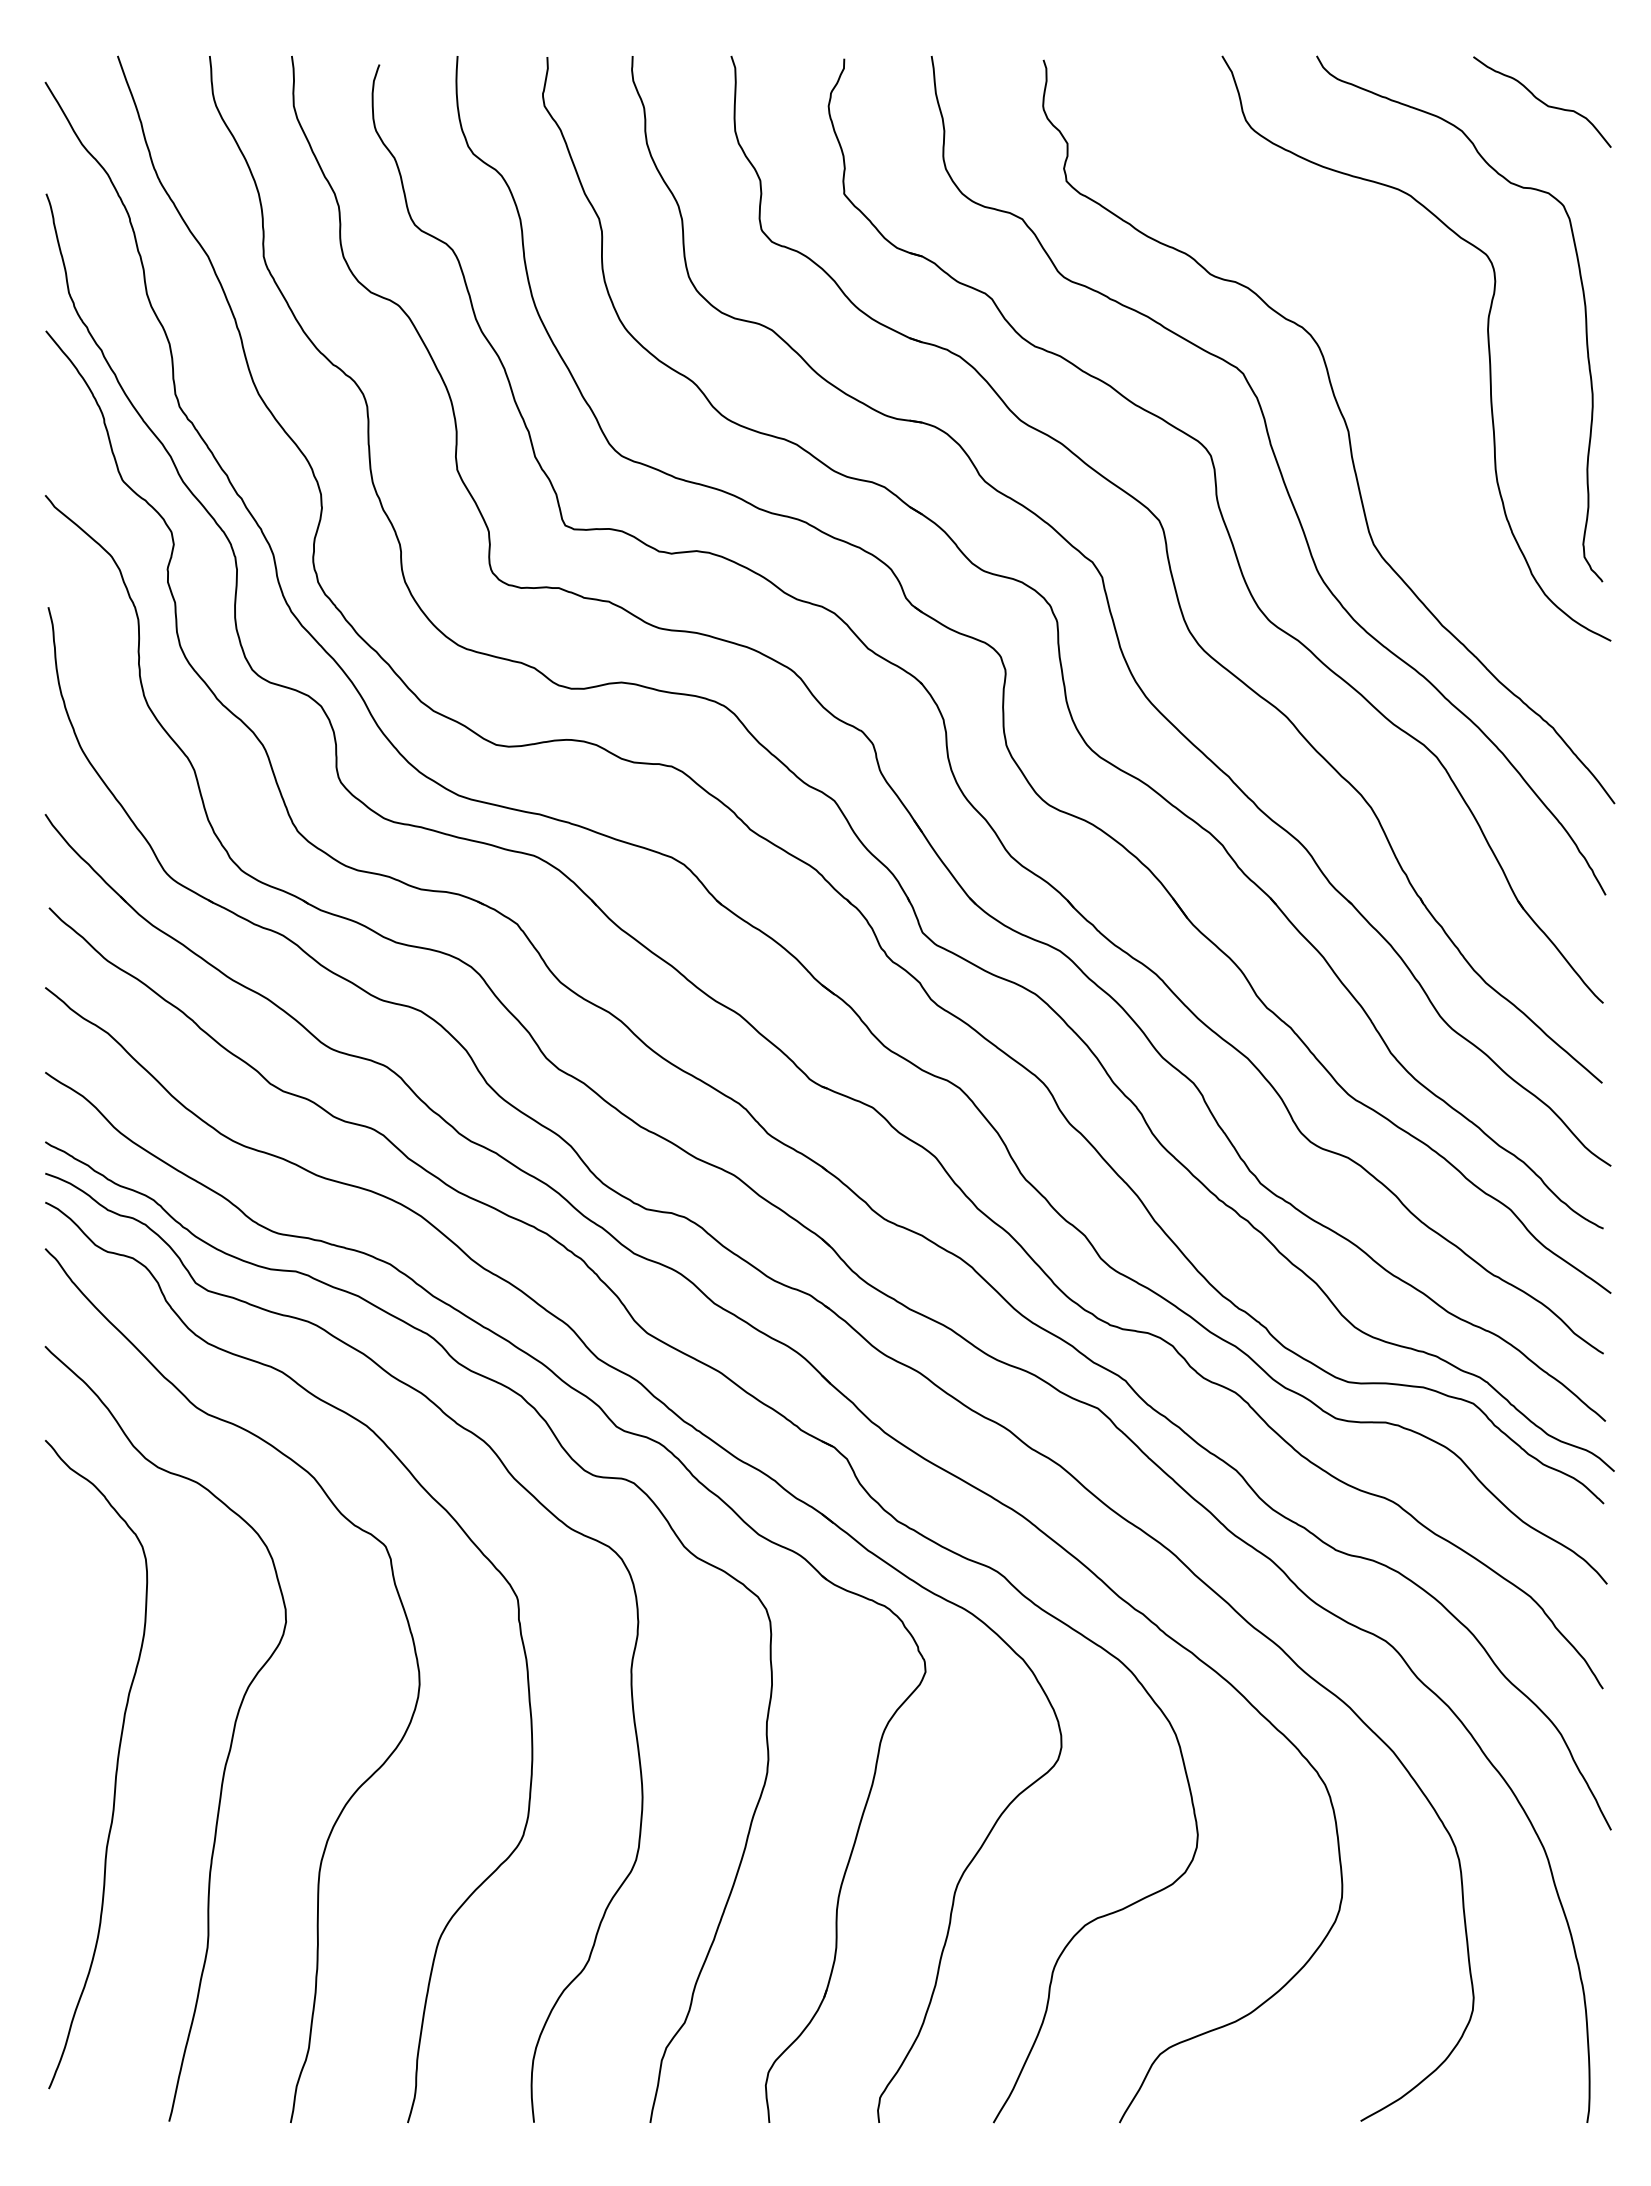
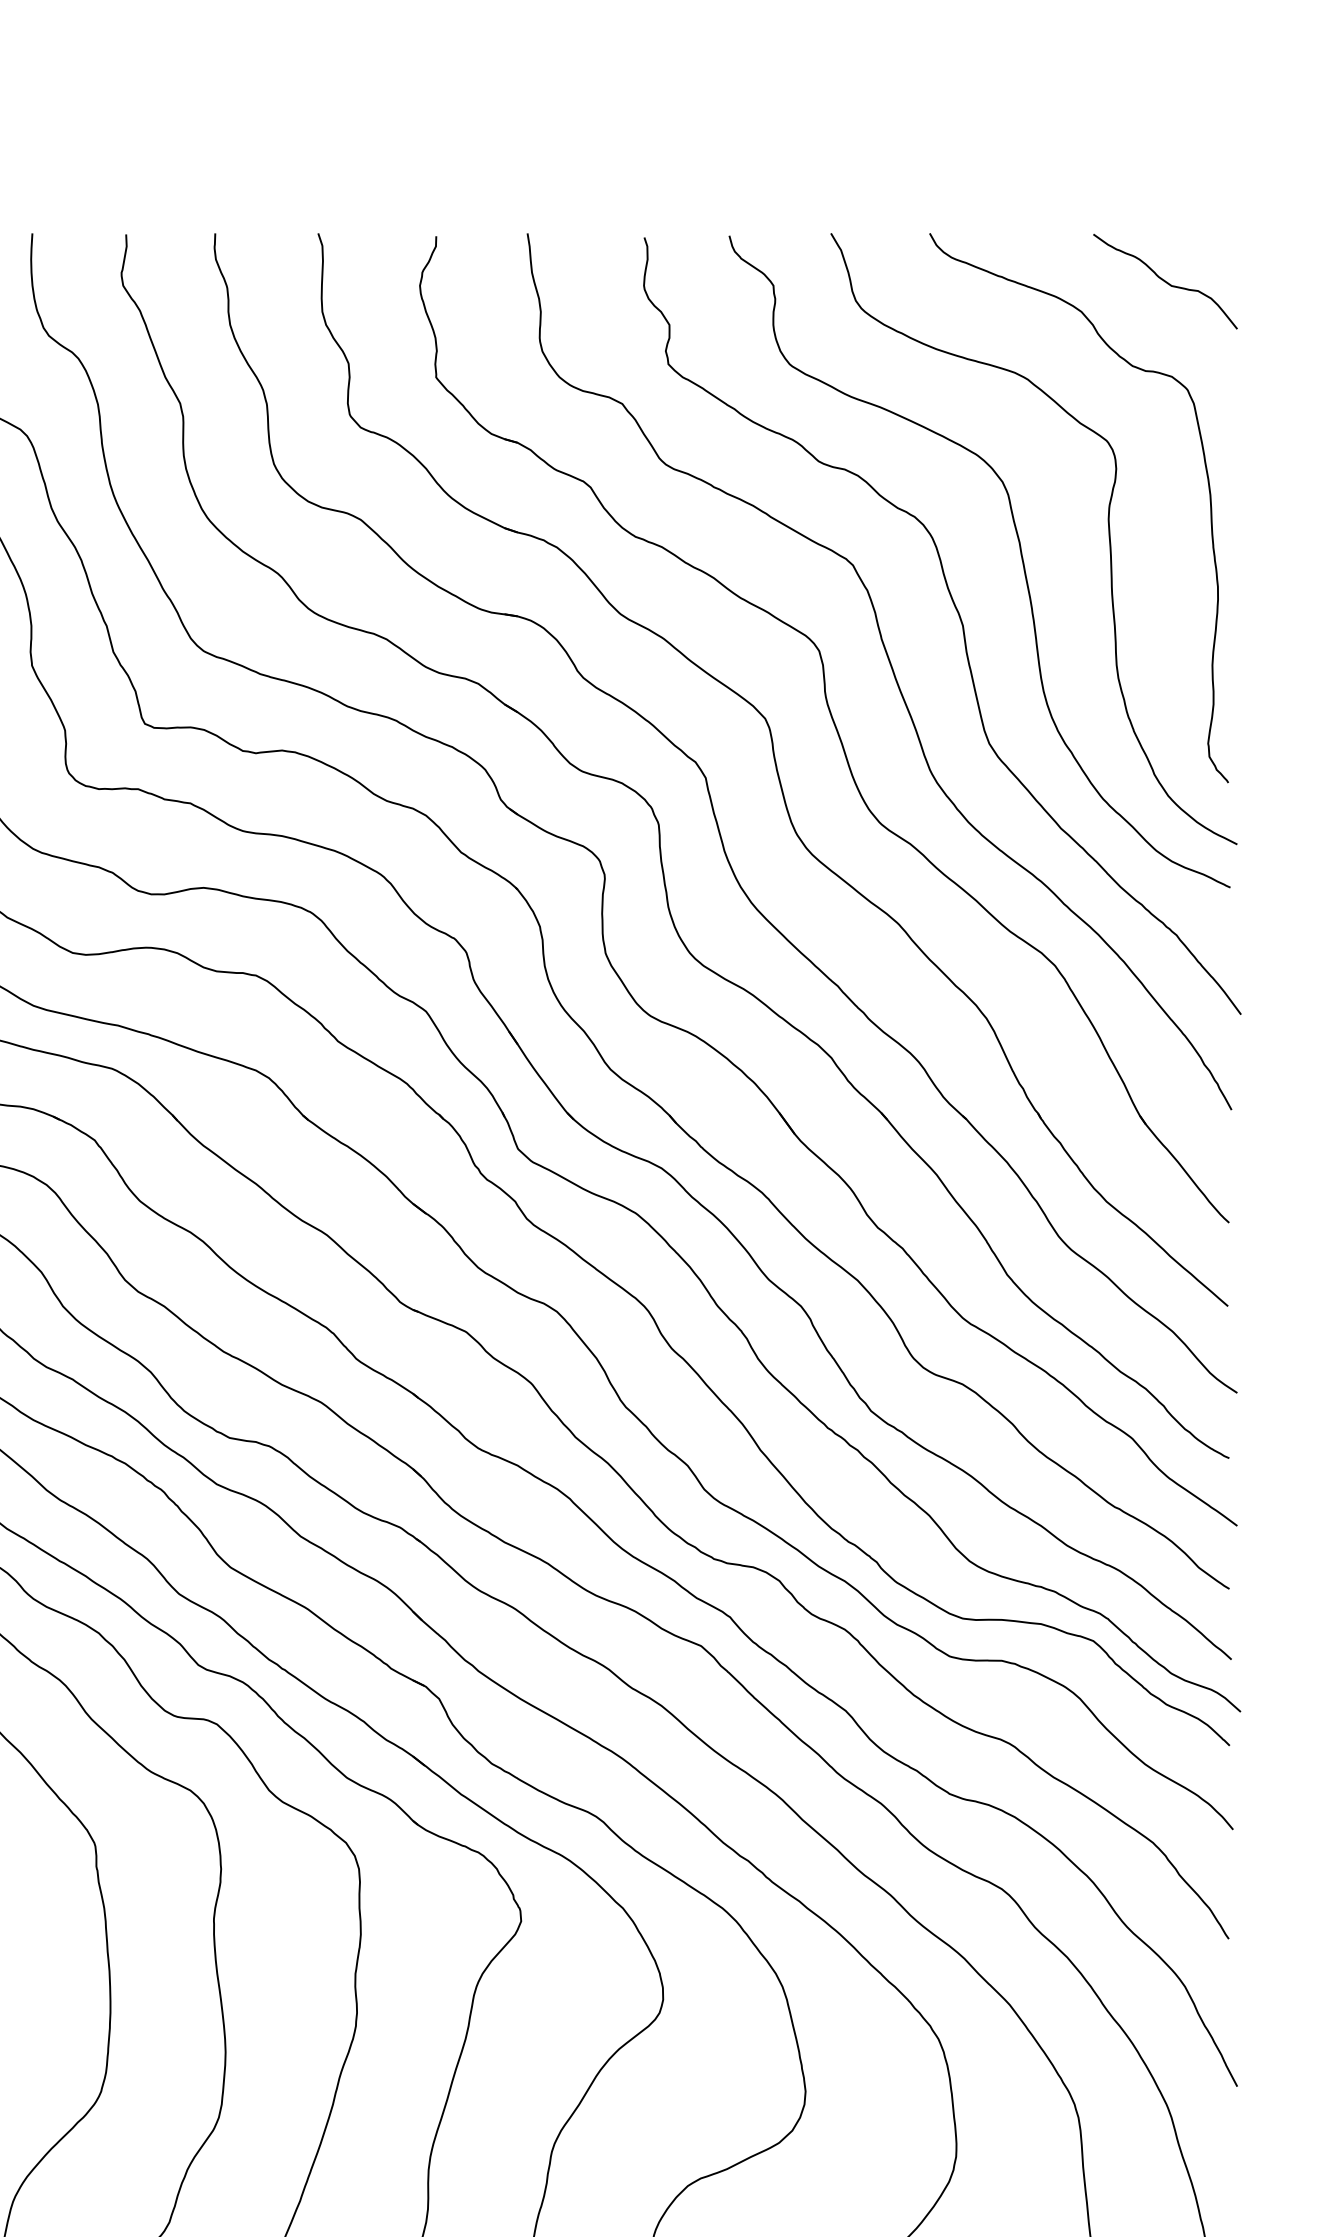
curve: (1403, 363) -> (1020, 554), added

